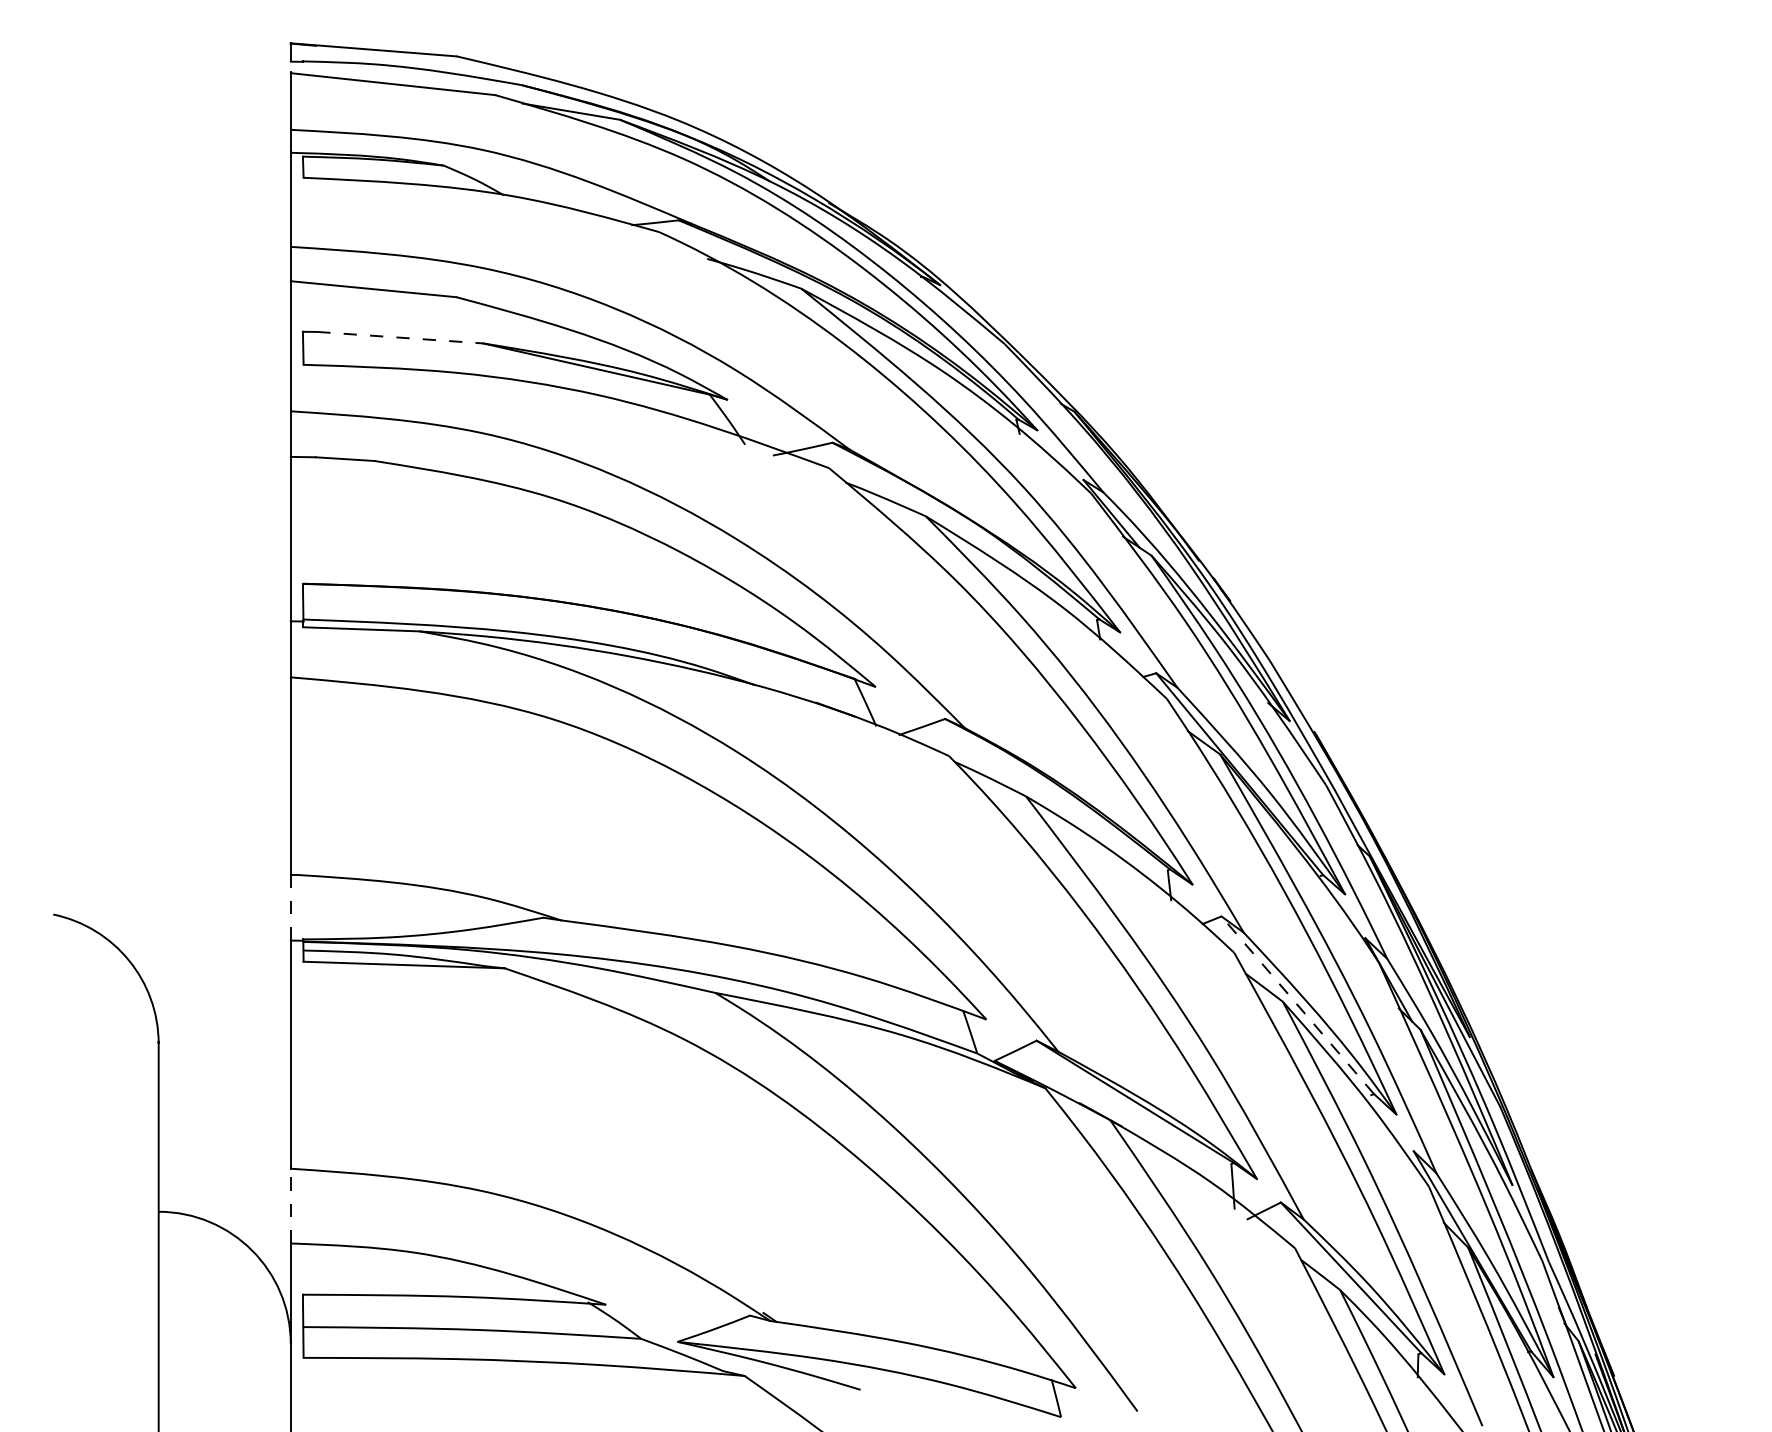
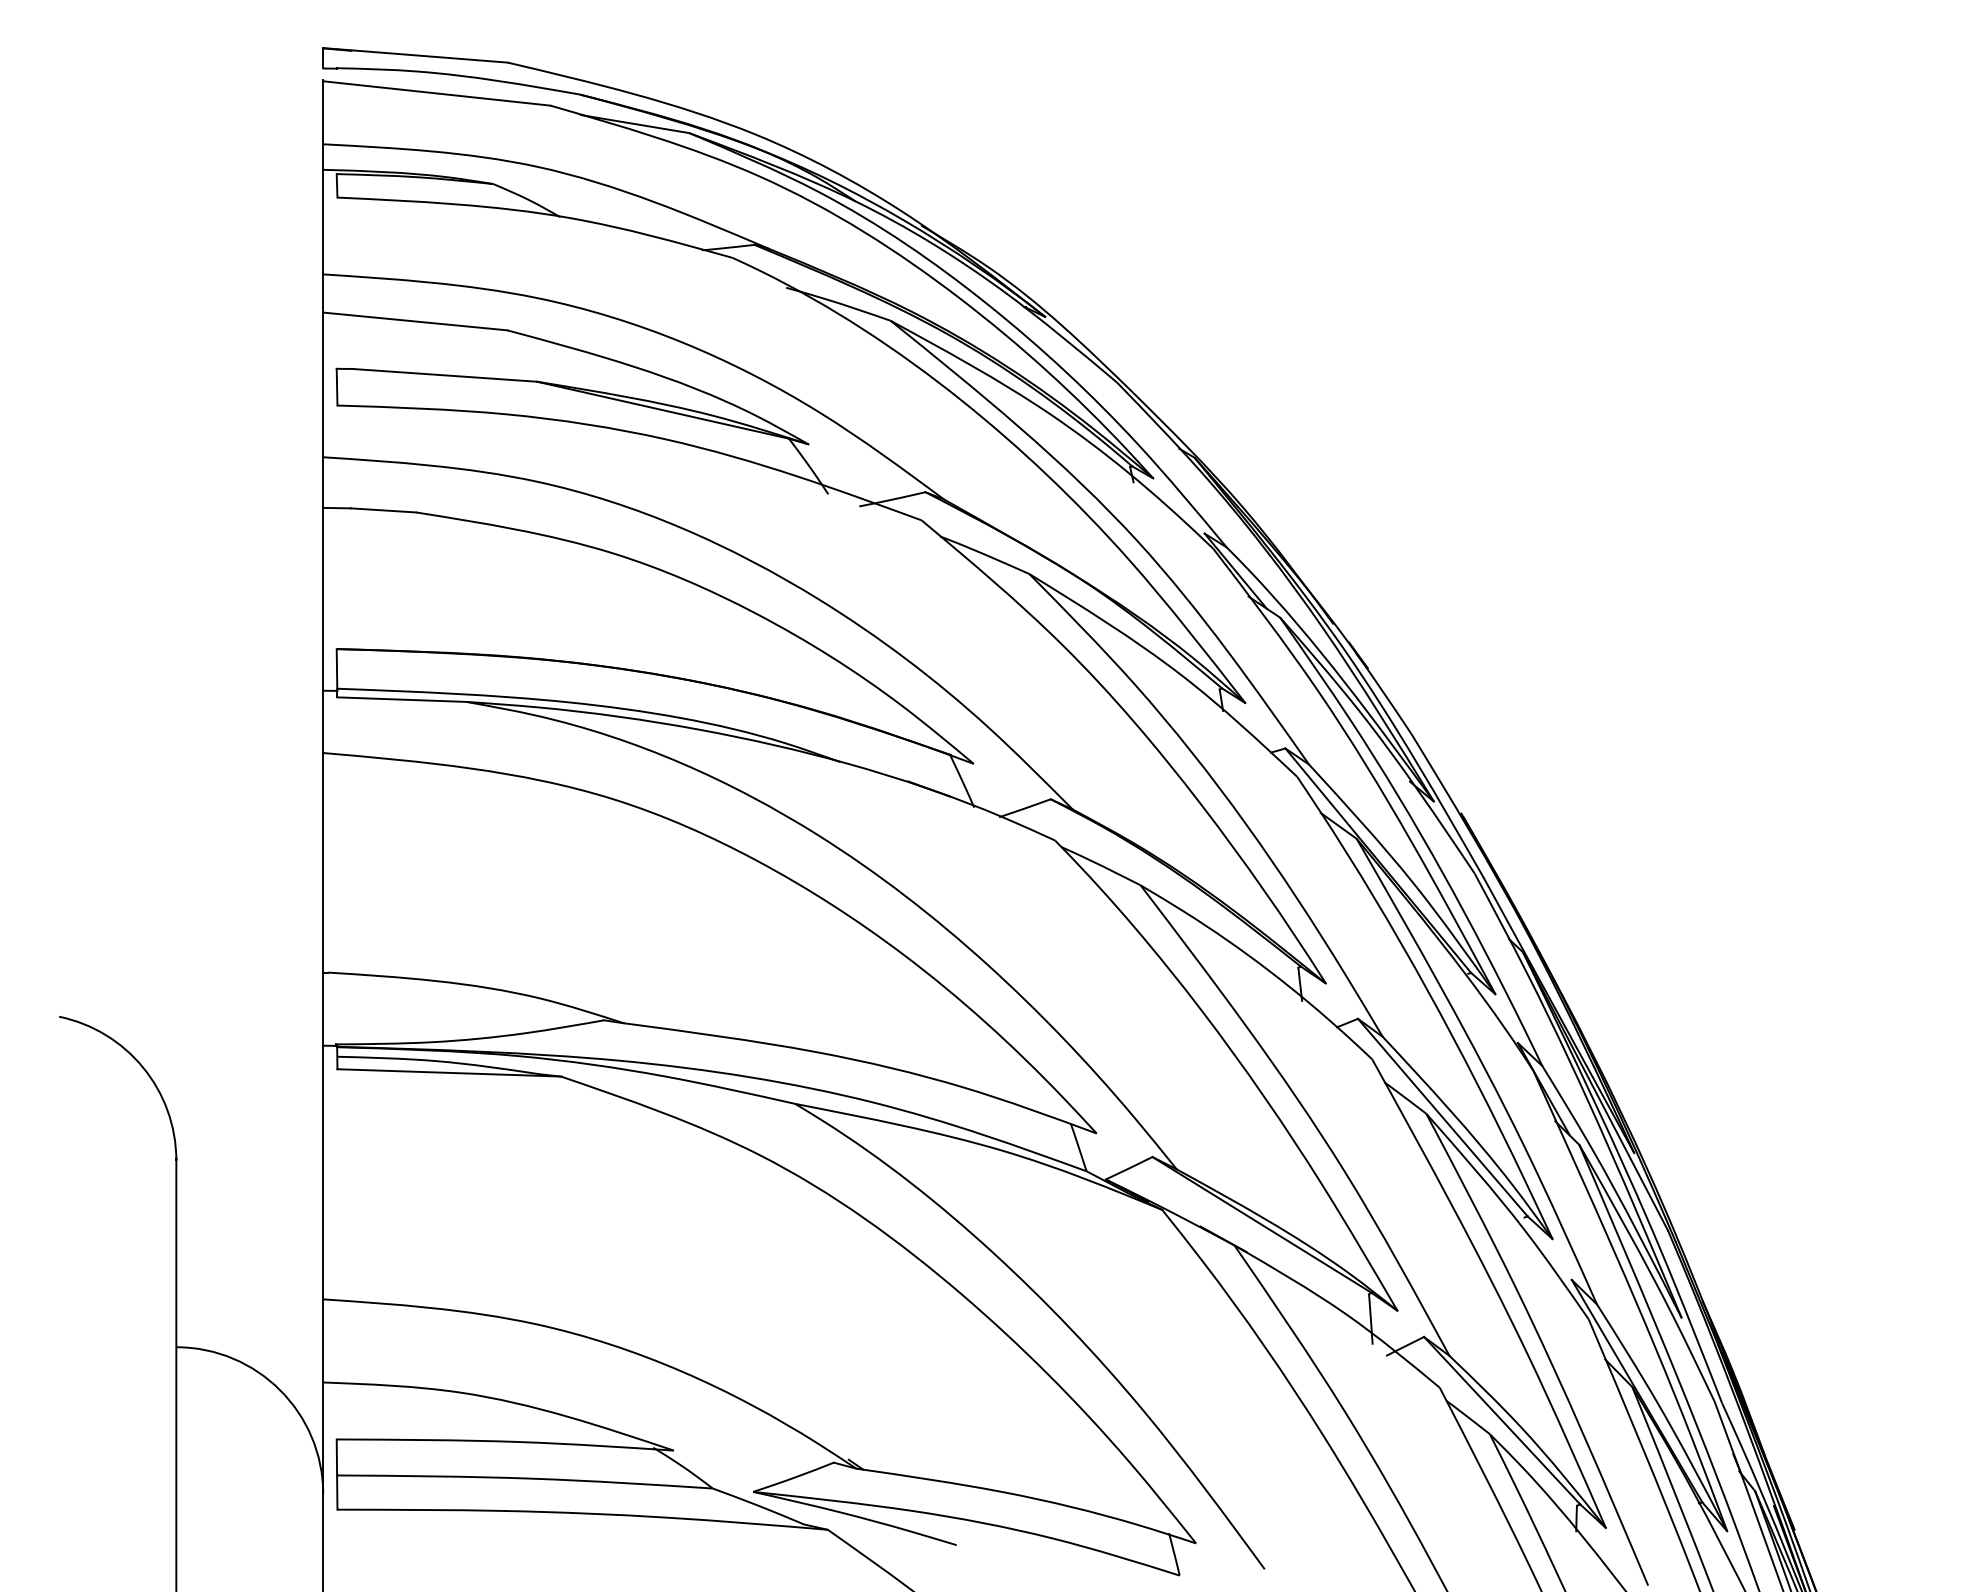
line: (400, 337) -> (445, 375), dashed -> solid
line: (291, 908) -> (323, 1009), dashed -> solid
line: (1297, 1005) -> (1442, 1117), dashed -> solid
line: (291, 1205) -> (323, 1340), dashed -> solid

